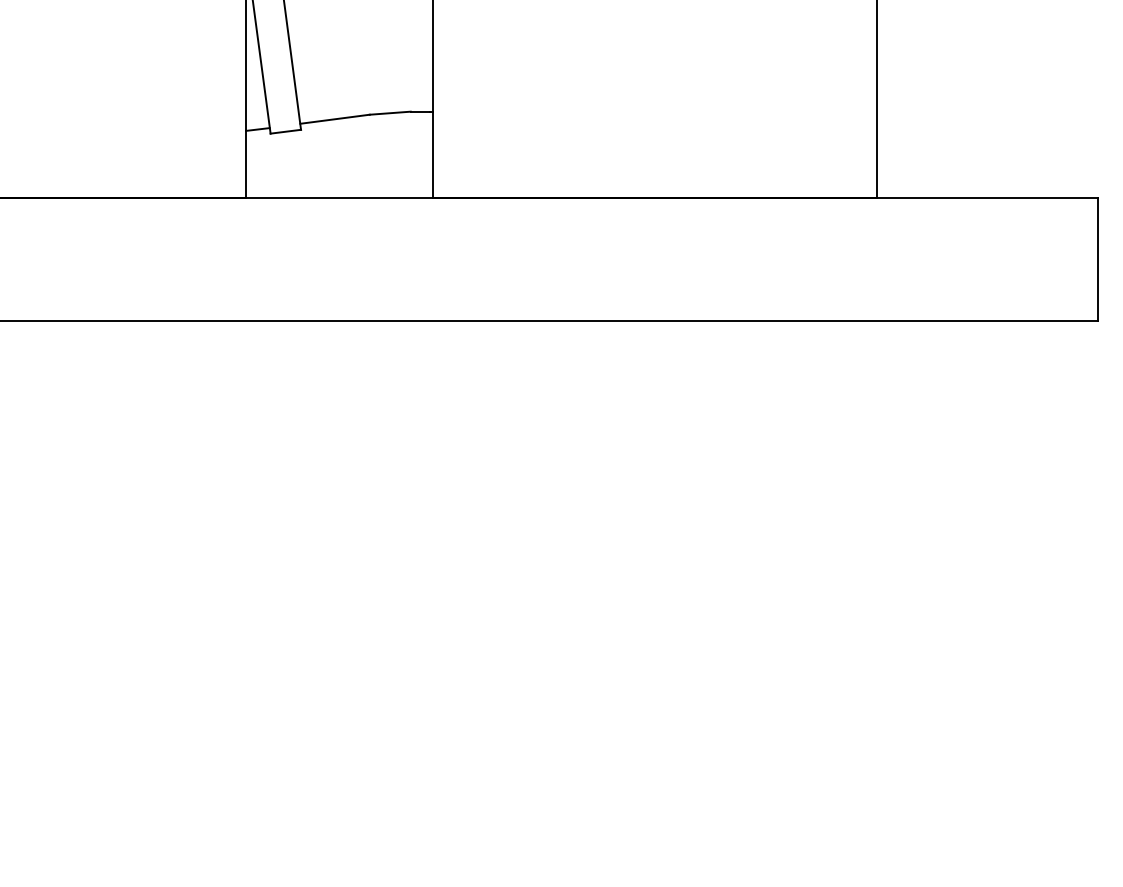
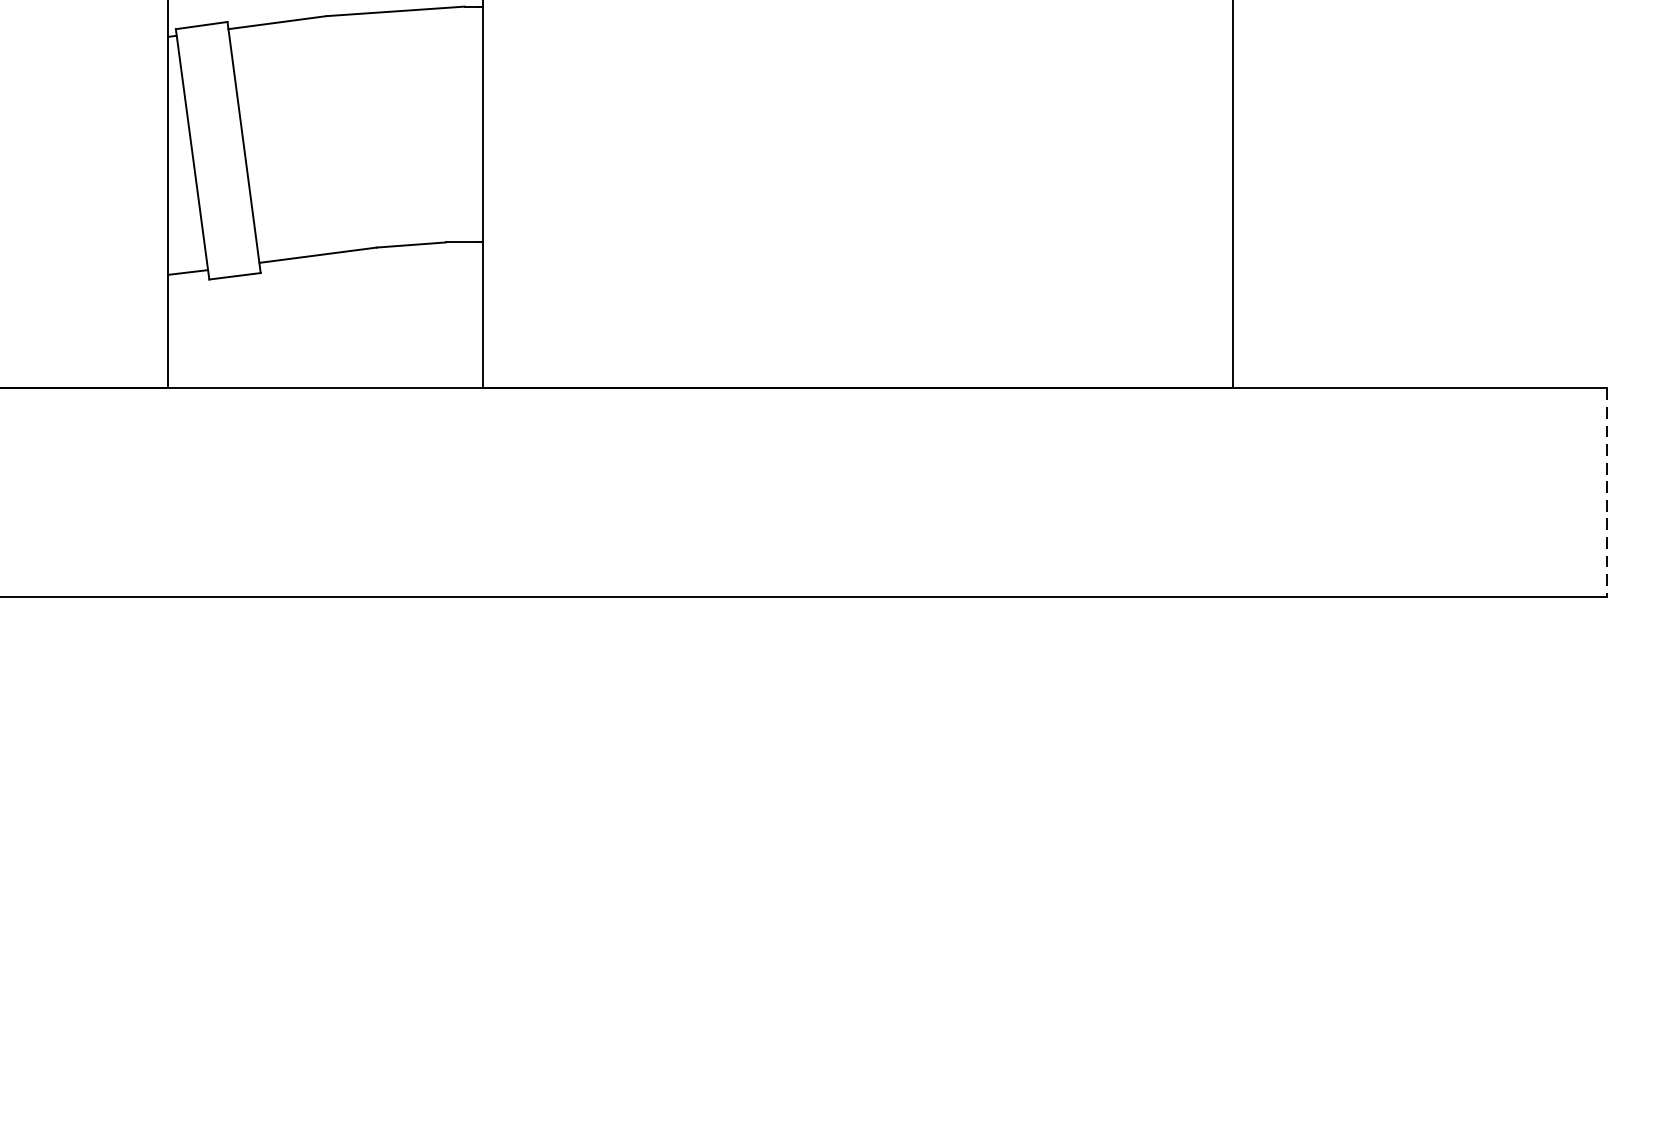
line: (1098, 259) -> (1607, 492), solid -> dashed

